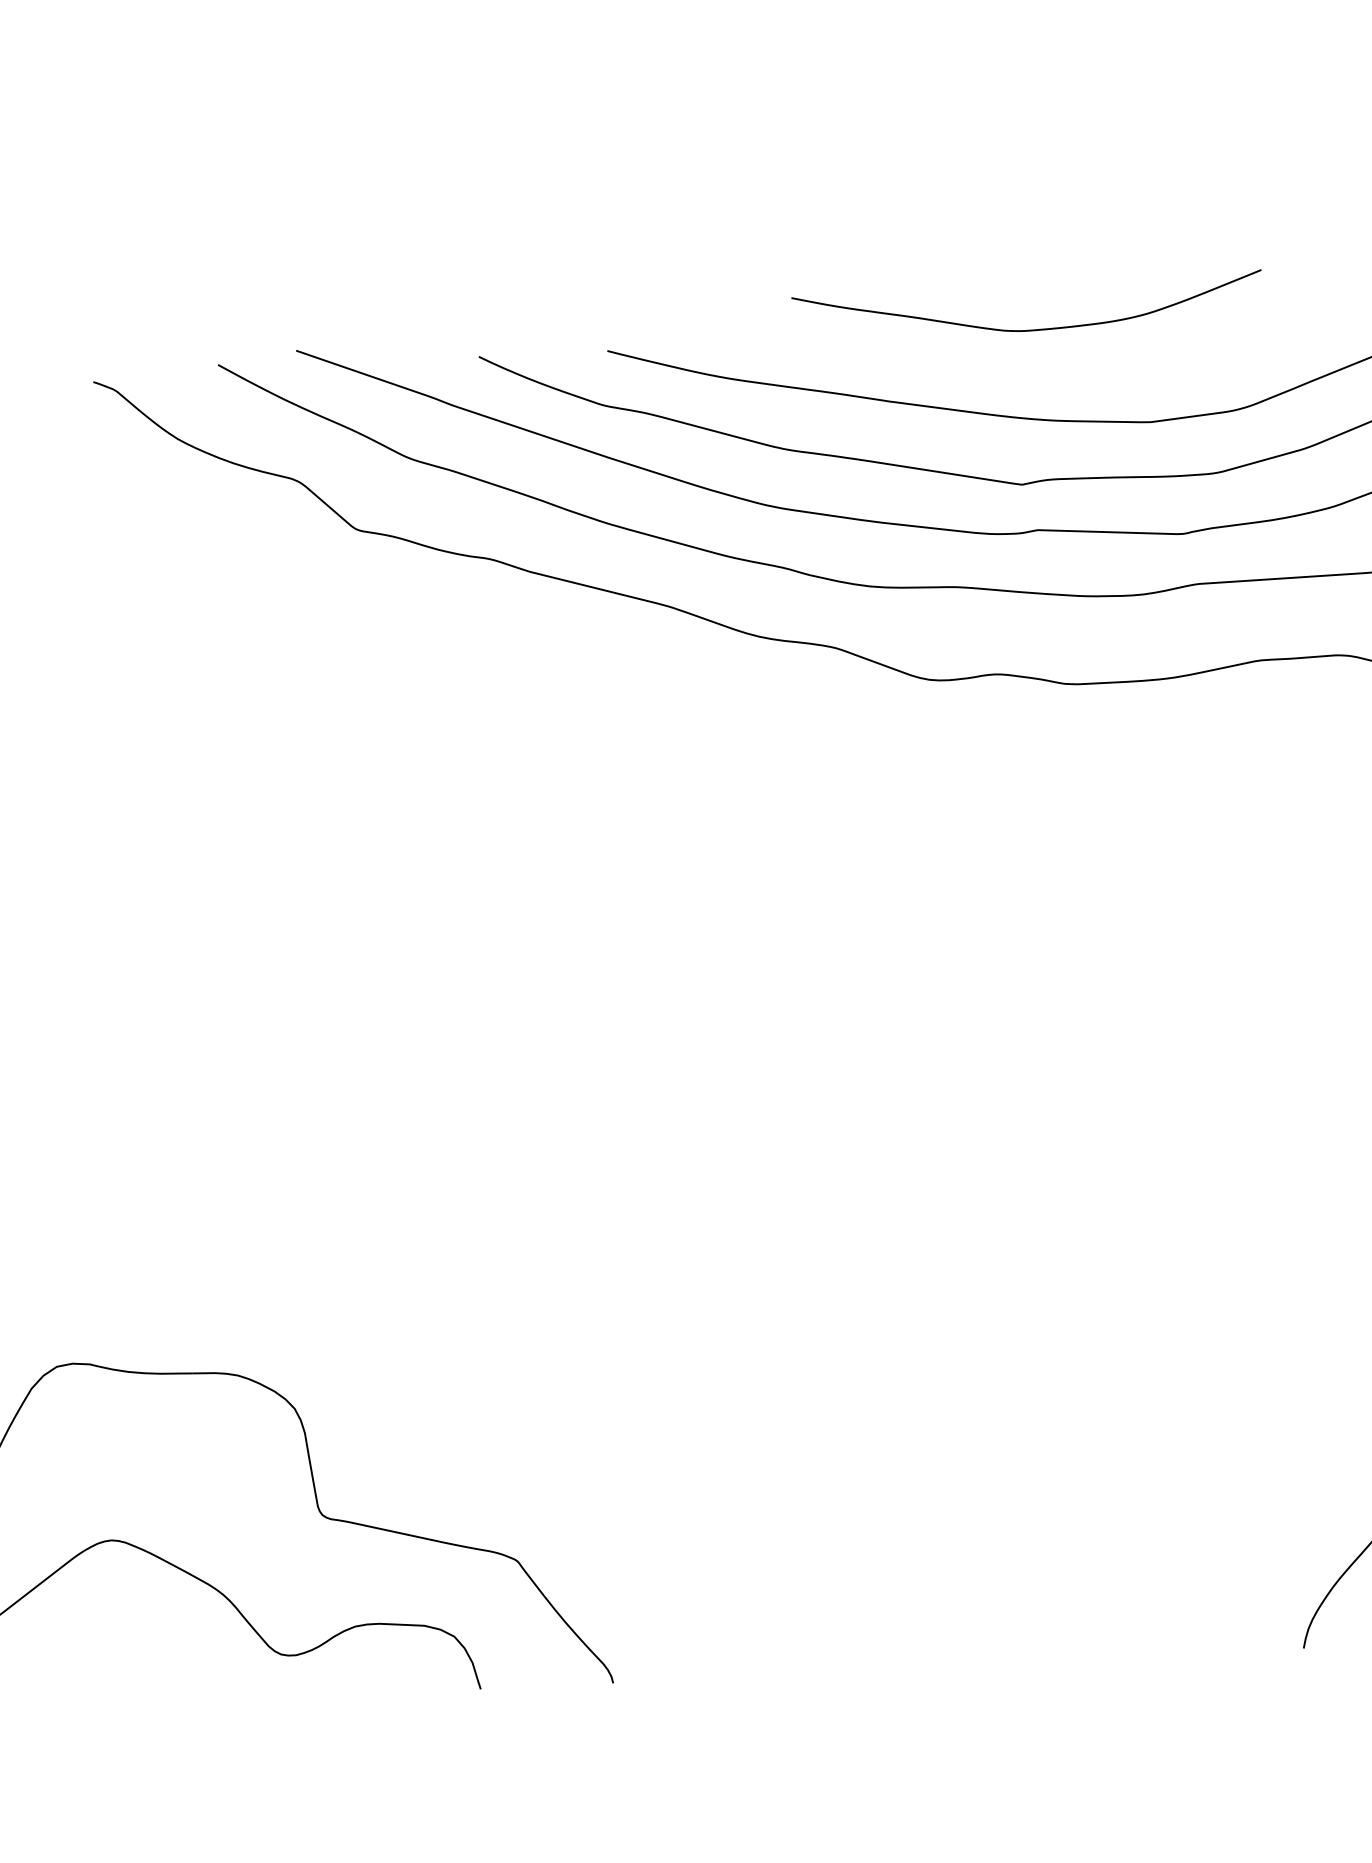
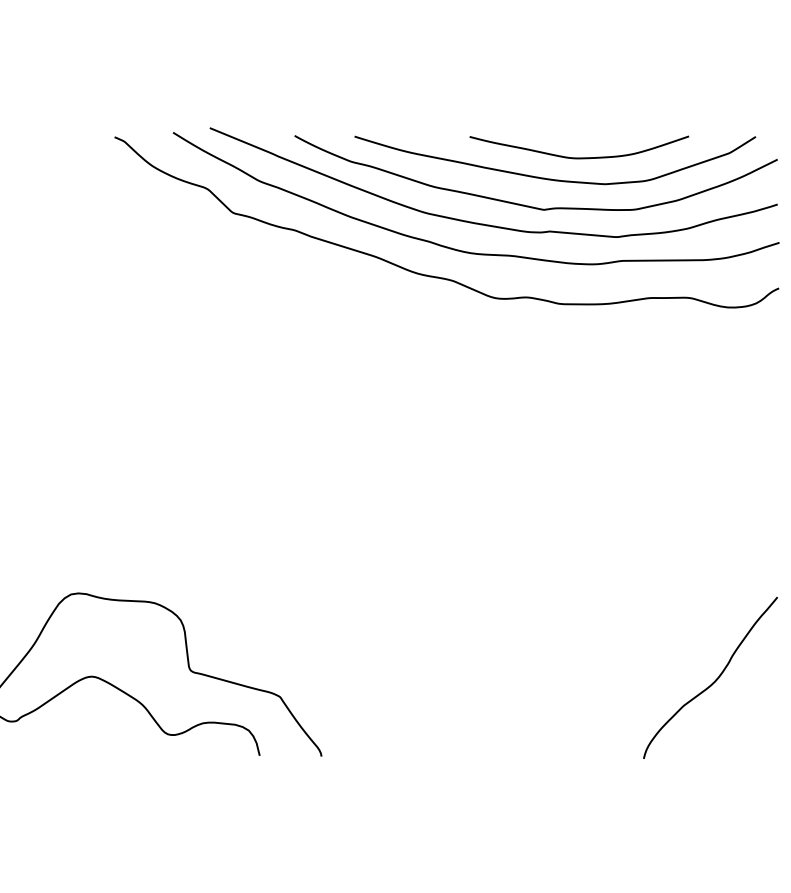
curve: (1029, 328) -> (579, 157), moved

